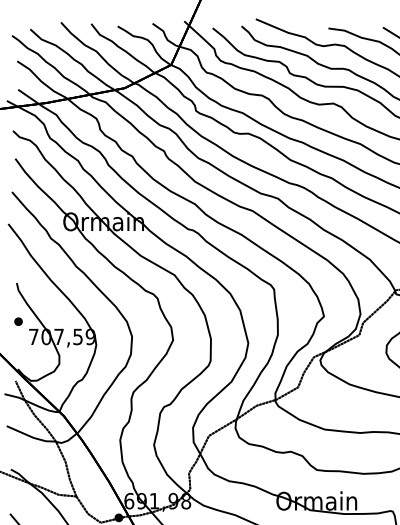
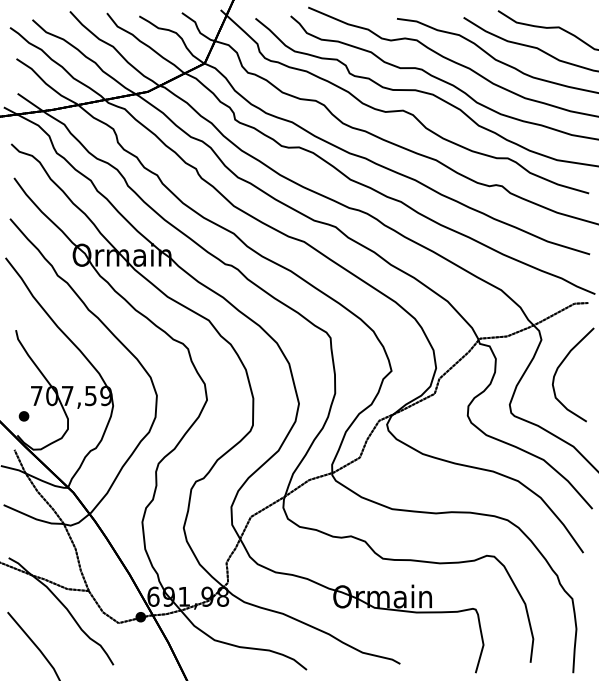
part: (18, 321) -> (23, 416), moved

